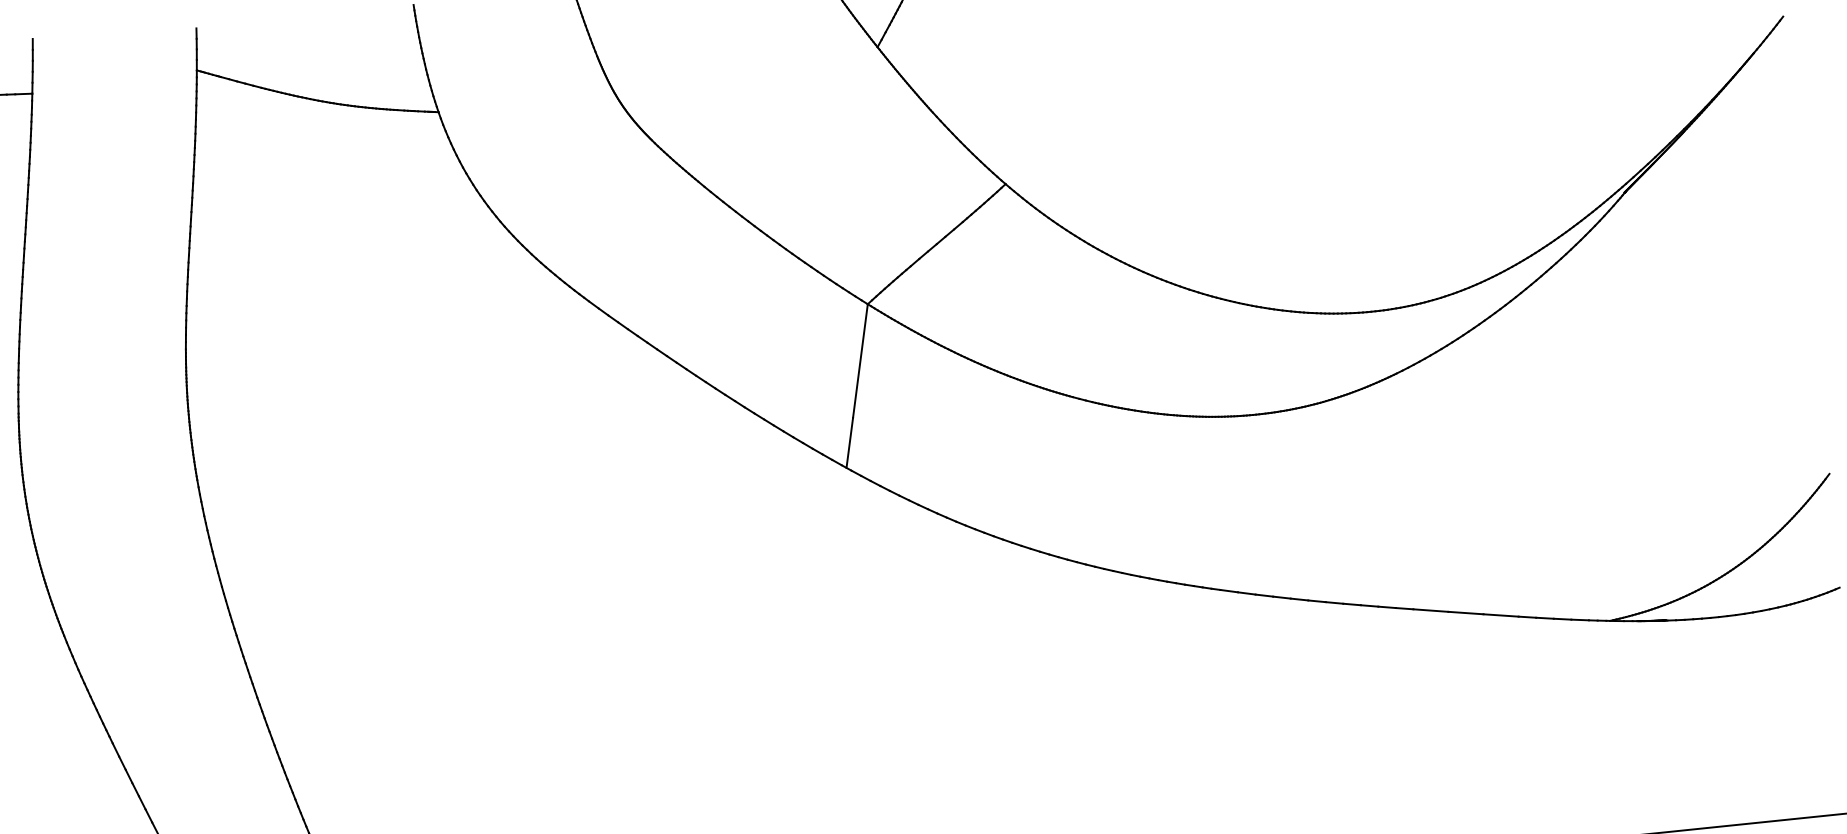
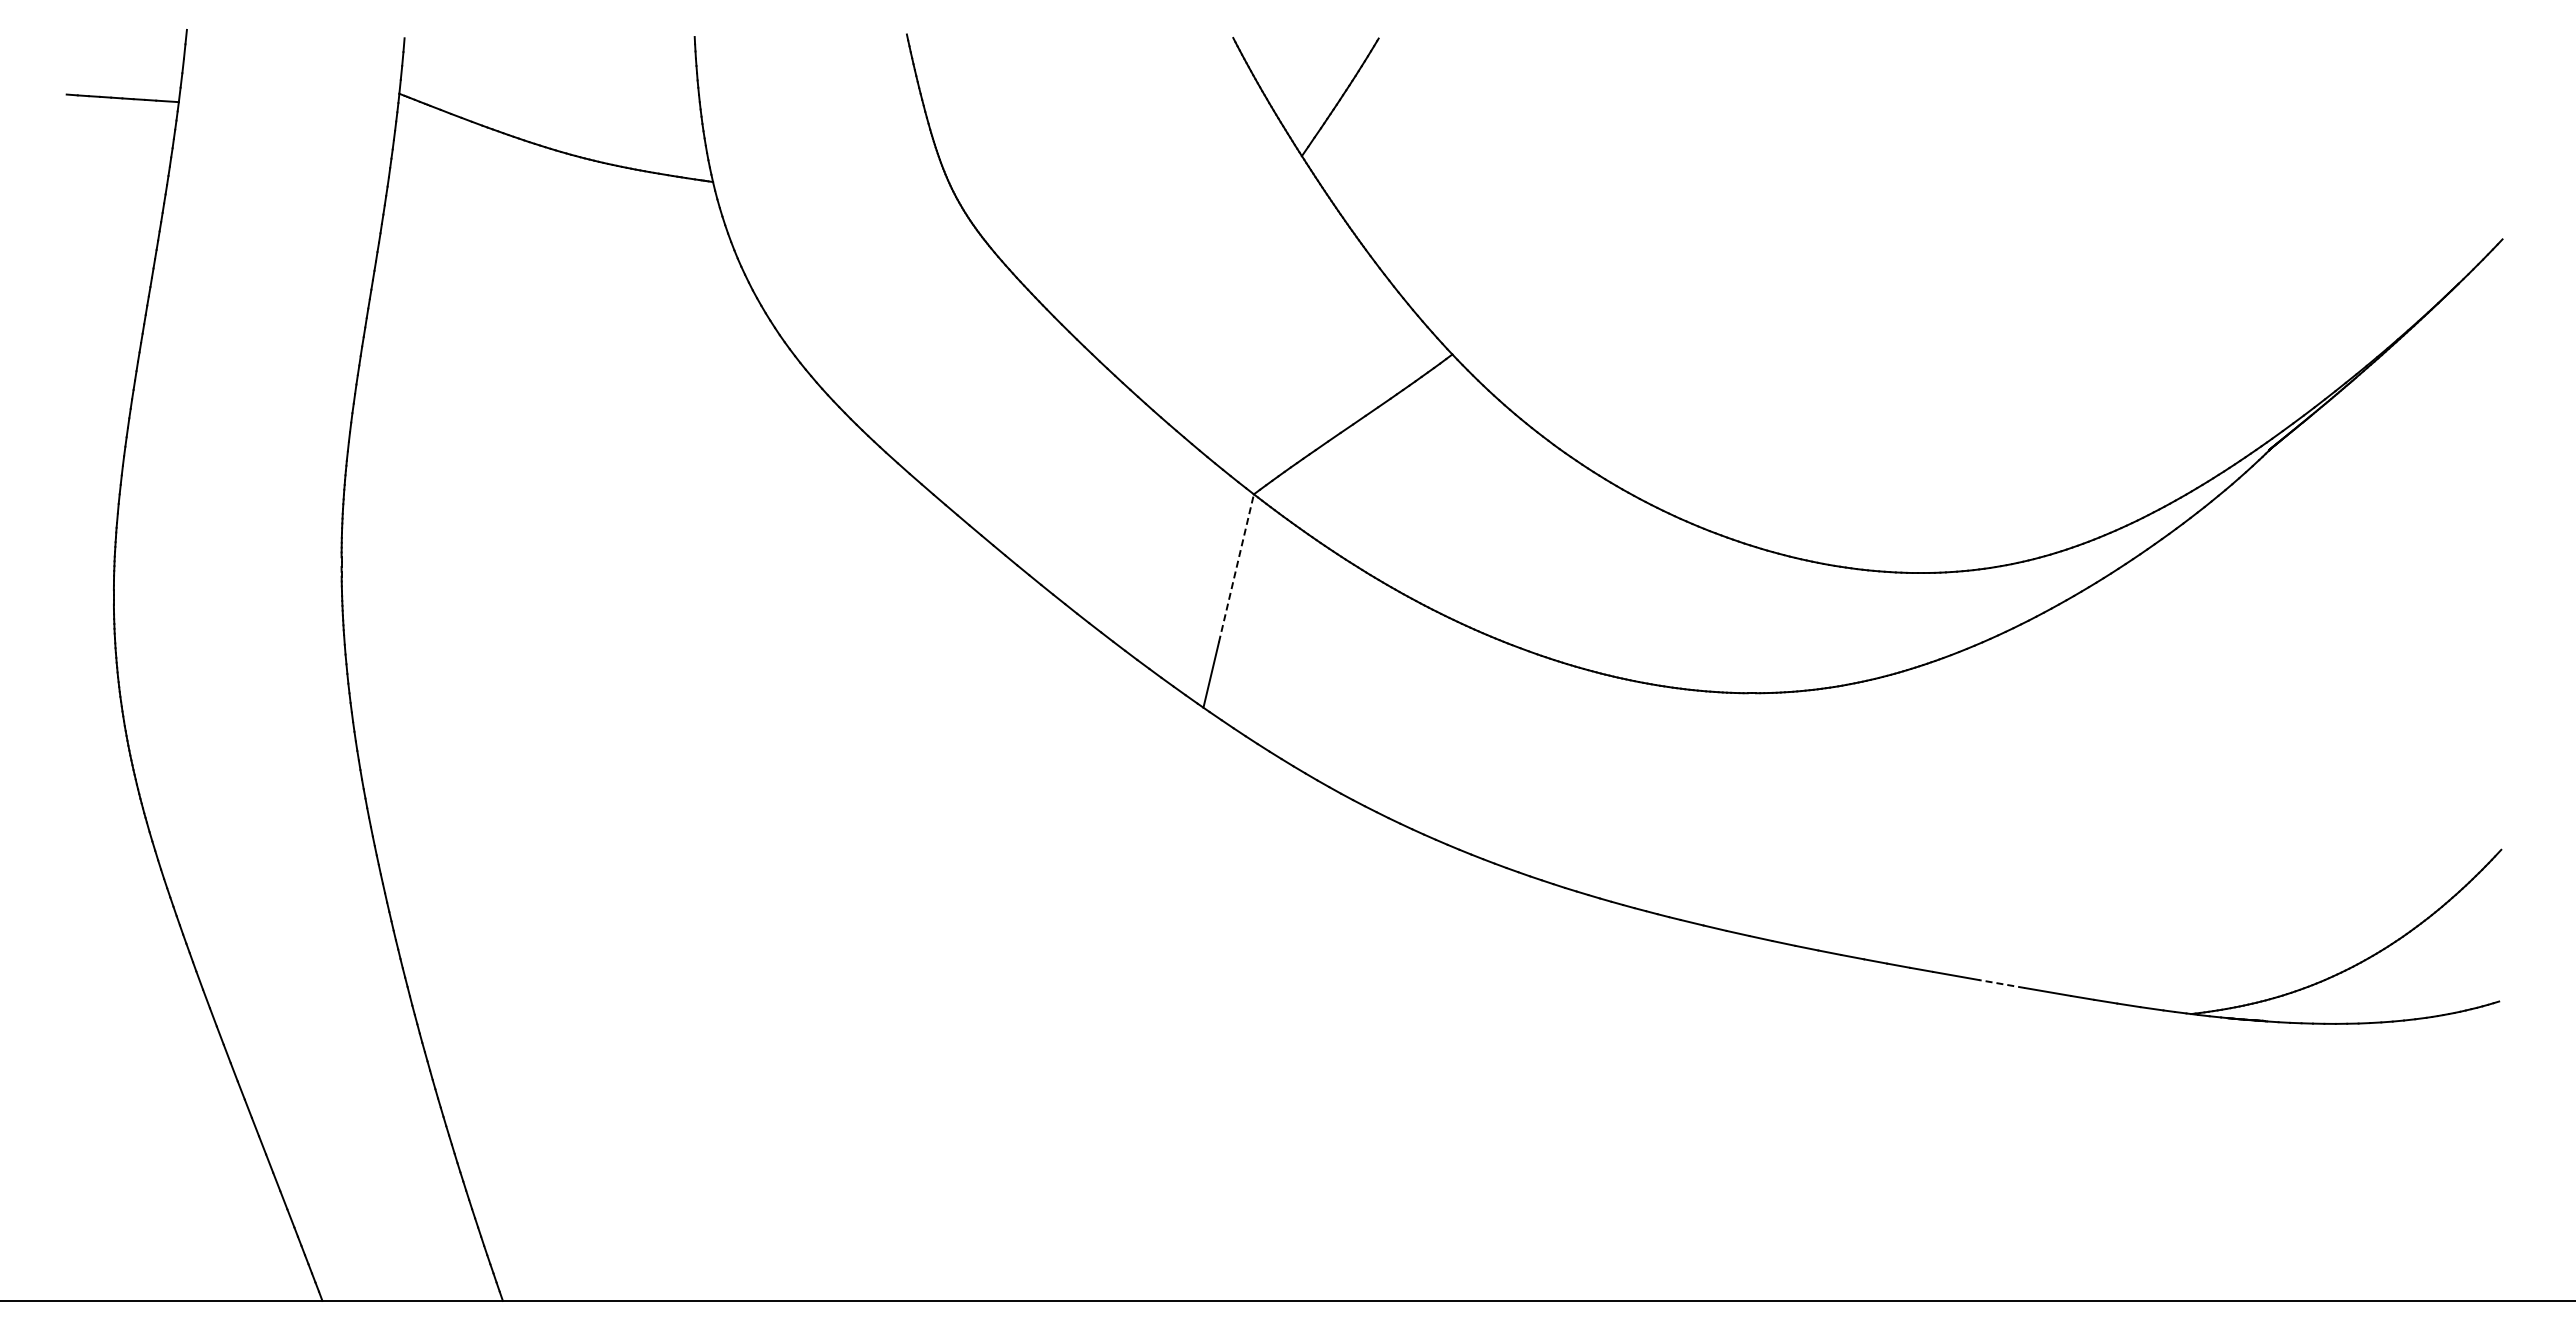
line: (860, 360) -> (1236, 567), solid -> dashed
line: (1465, 612) -> (2001, 983), solid -> dashed

